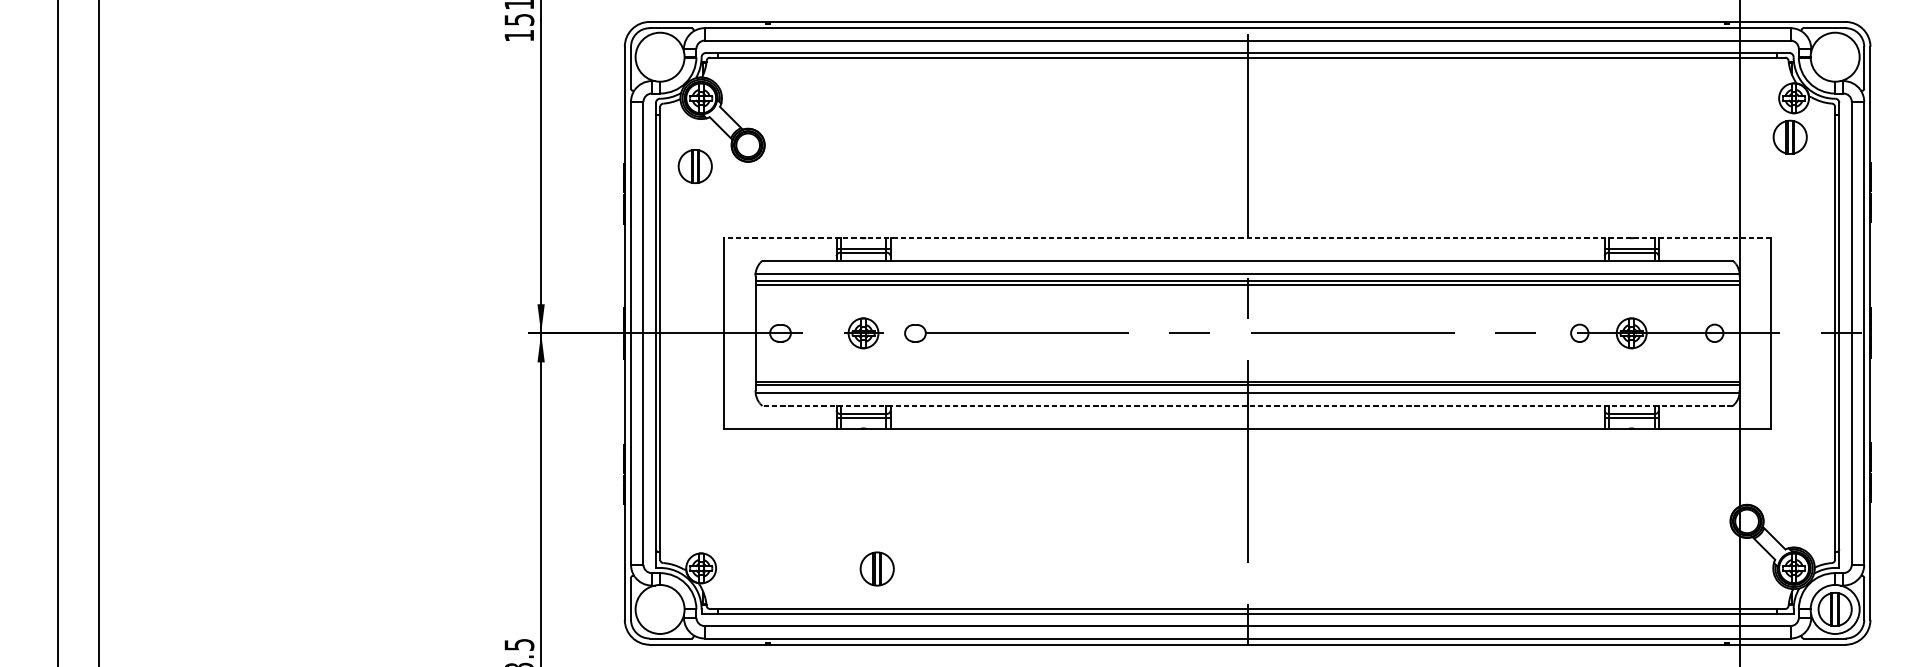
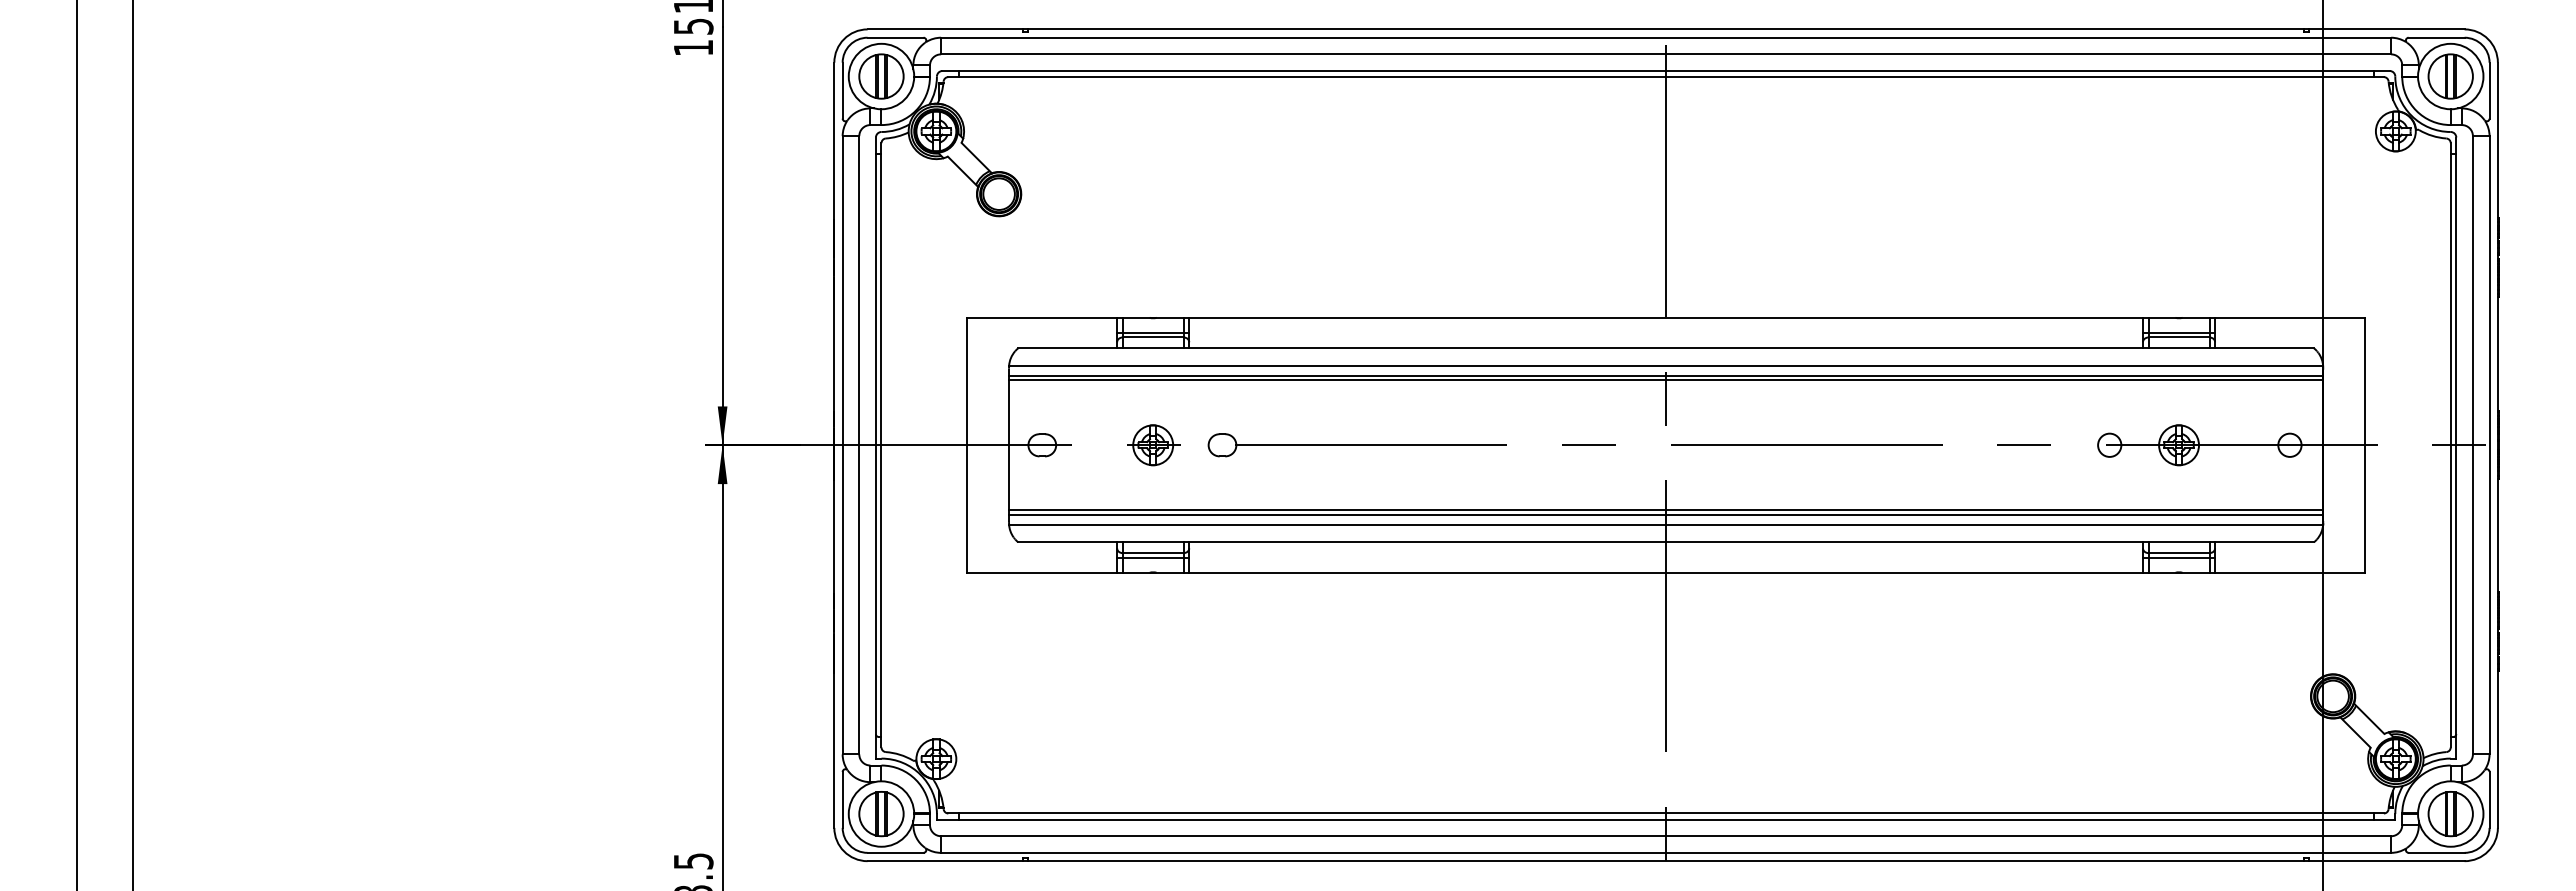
part: (1790, 137) -> (2450, 76), moved
part: (695, 166) -> (881, 76), moved
line: (1247, 237) -> (1666, 317), dashed -> solid
line: (1247, 406) -> (1666, 542), dashed -> solid
part: (877, 569) -> (881, 814), moved

